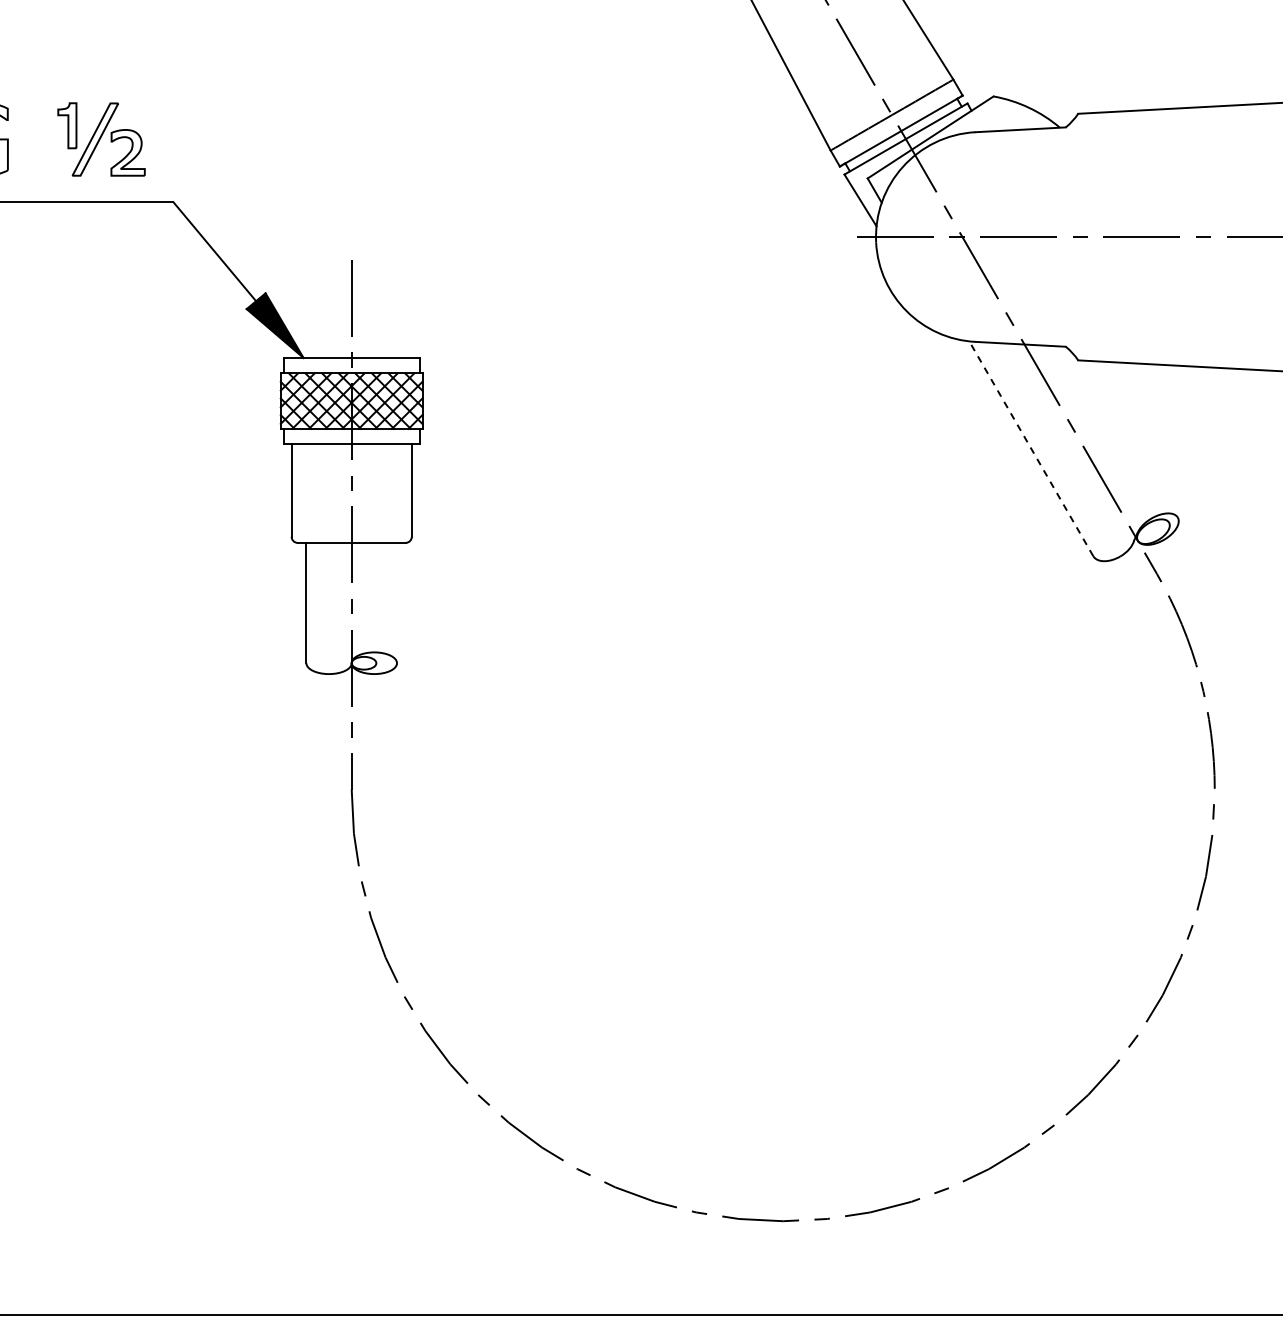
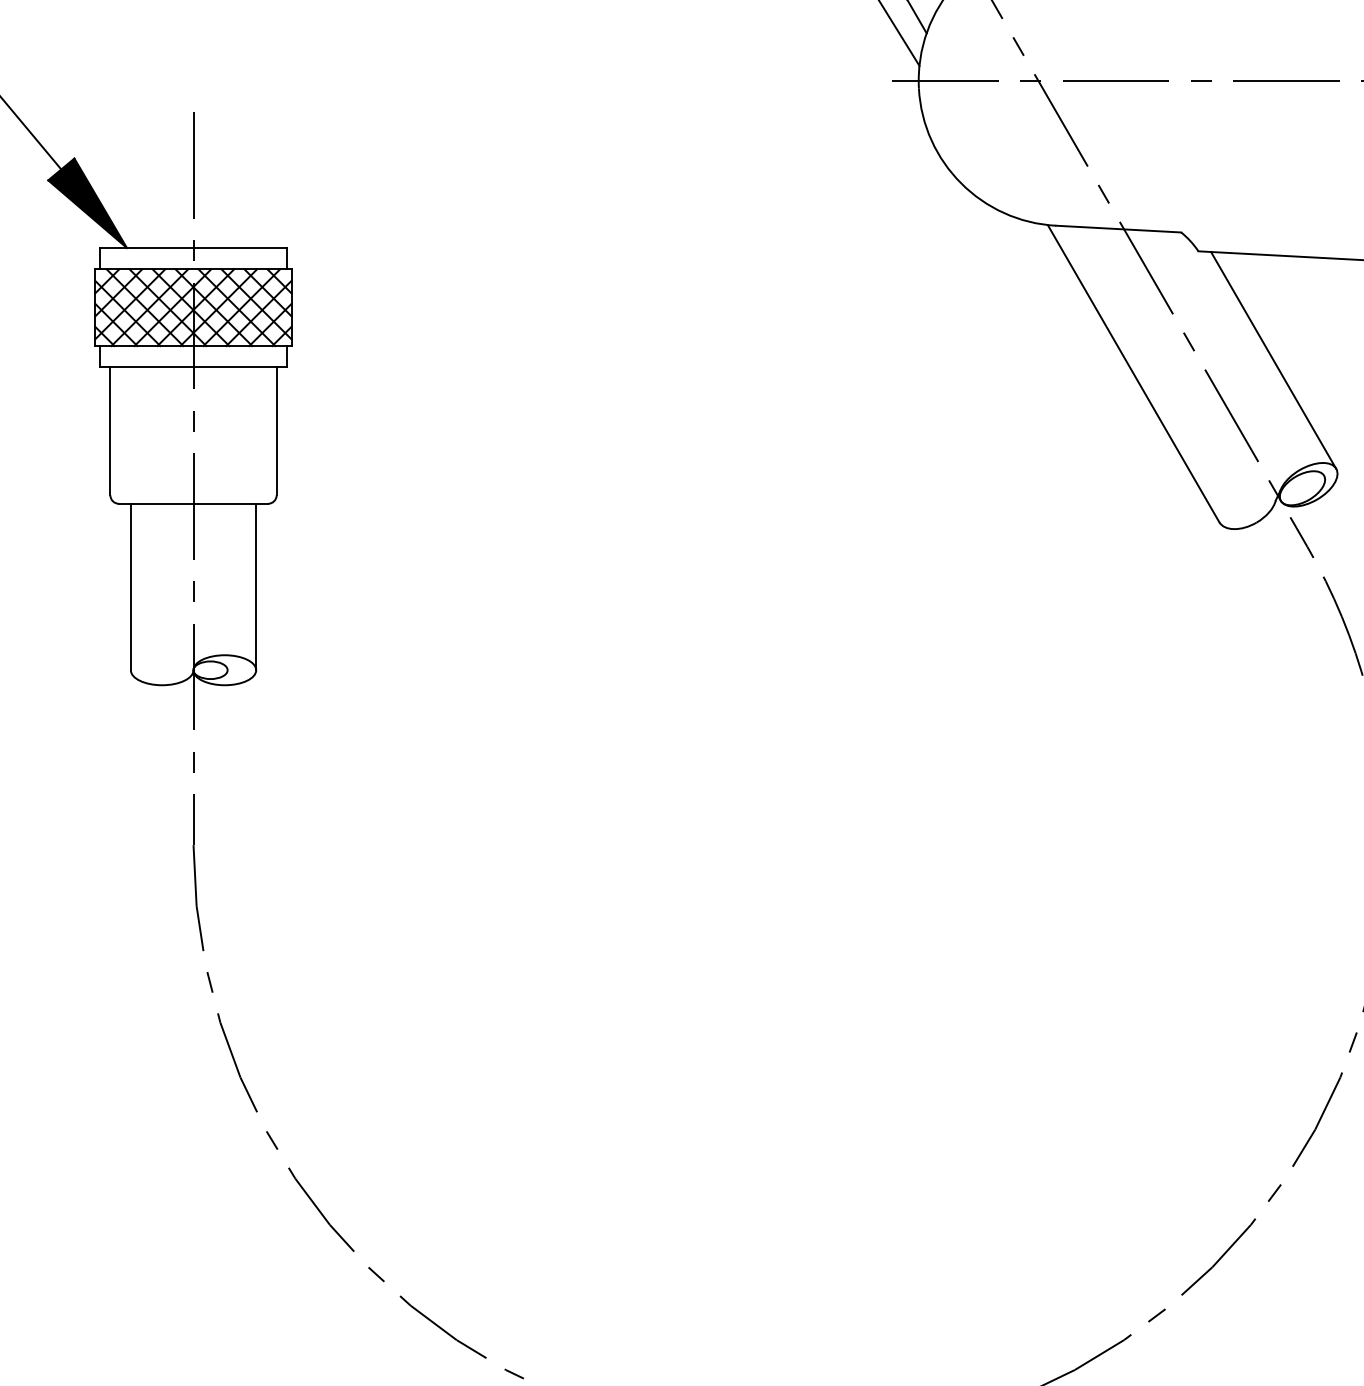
line: (1132, 438) -> (1273, 359), added
line: (1031, 448) -> (1133, 373), dashed -> solid
line: (397, 602) -> (256, 586), added

